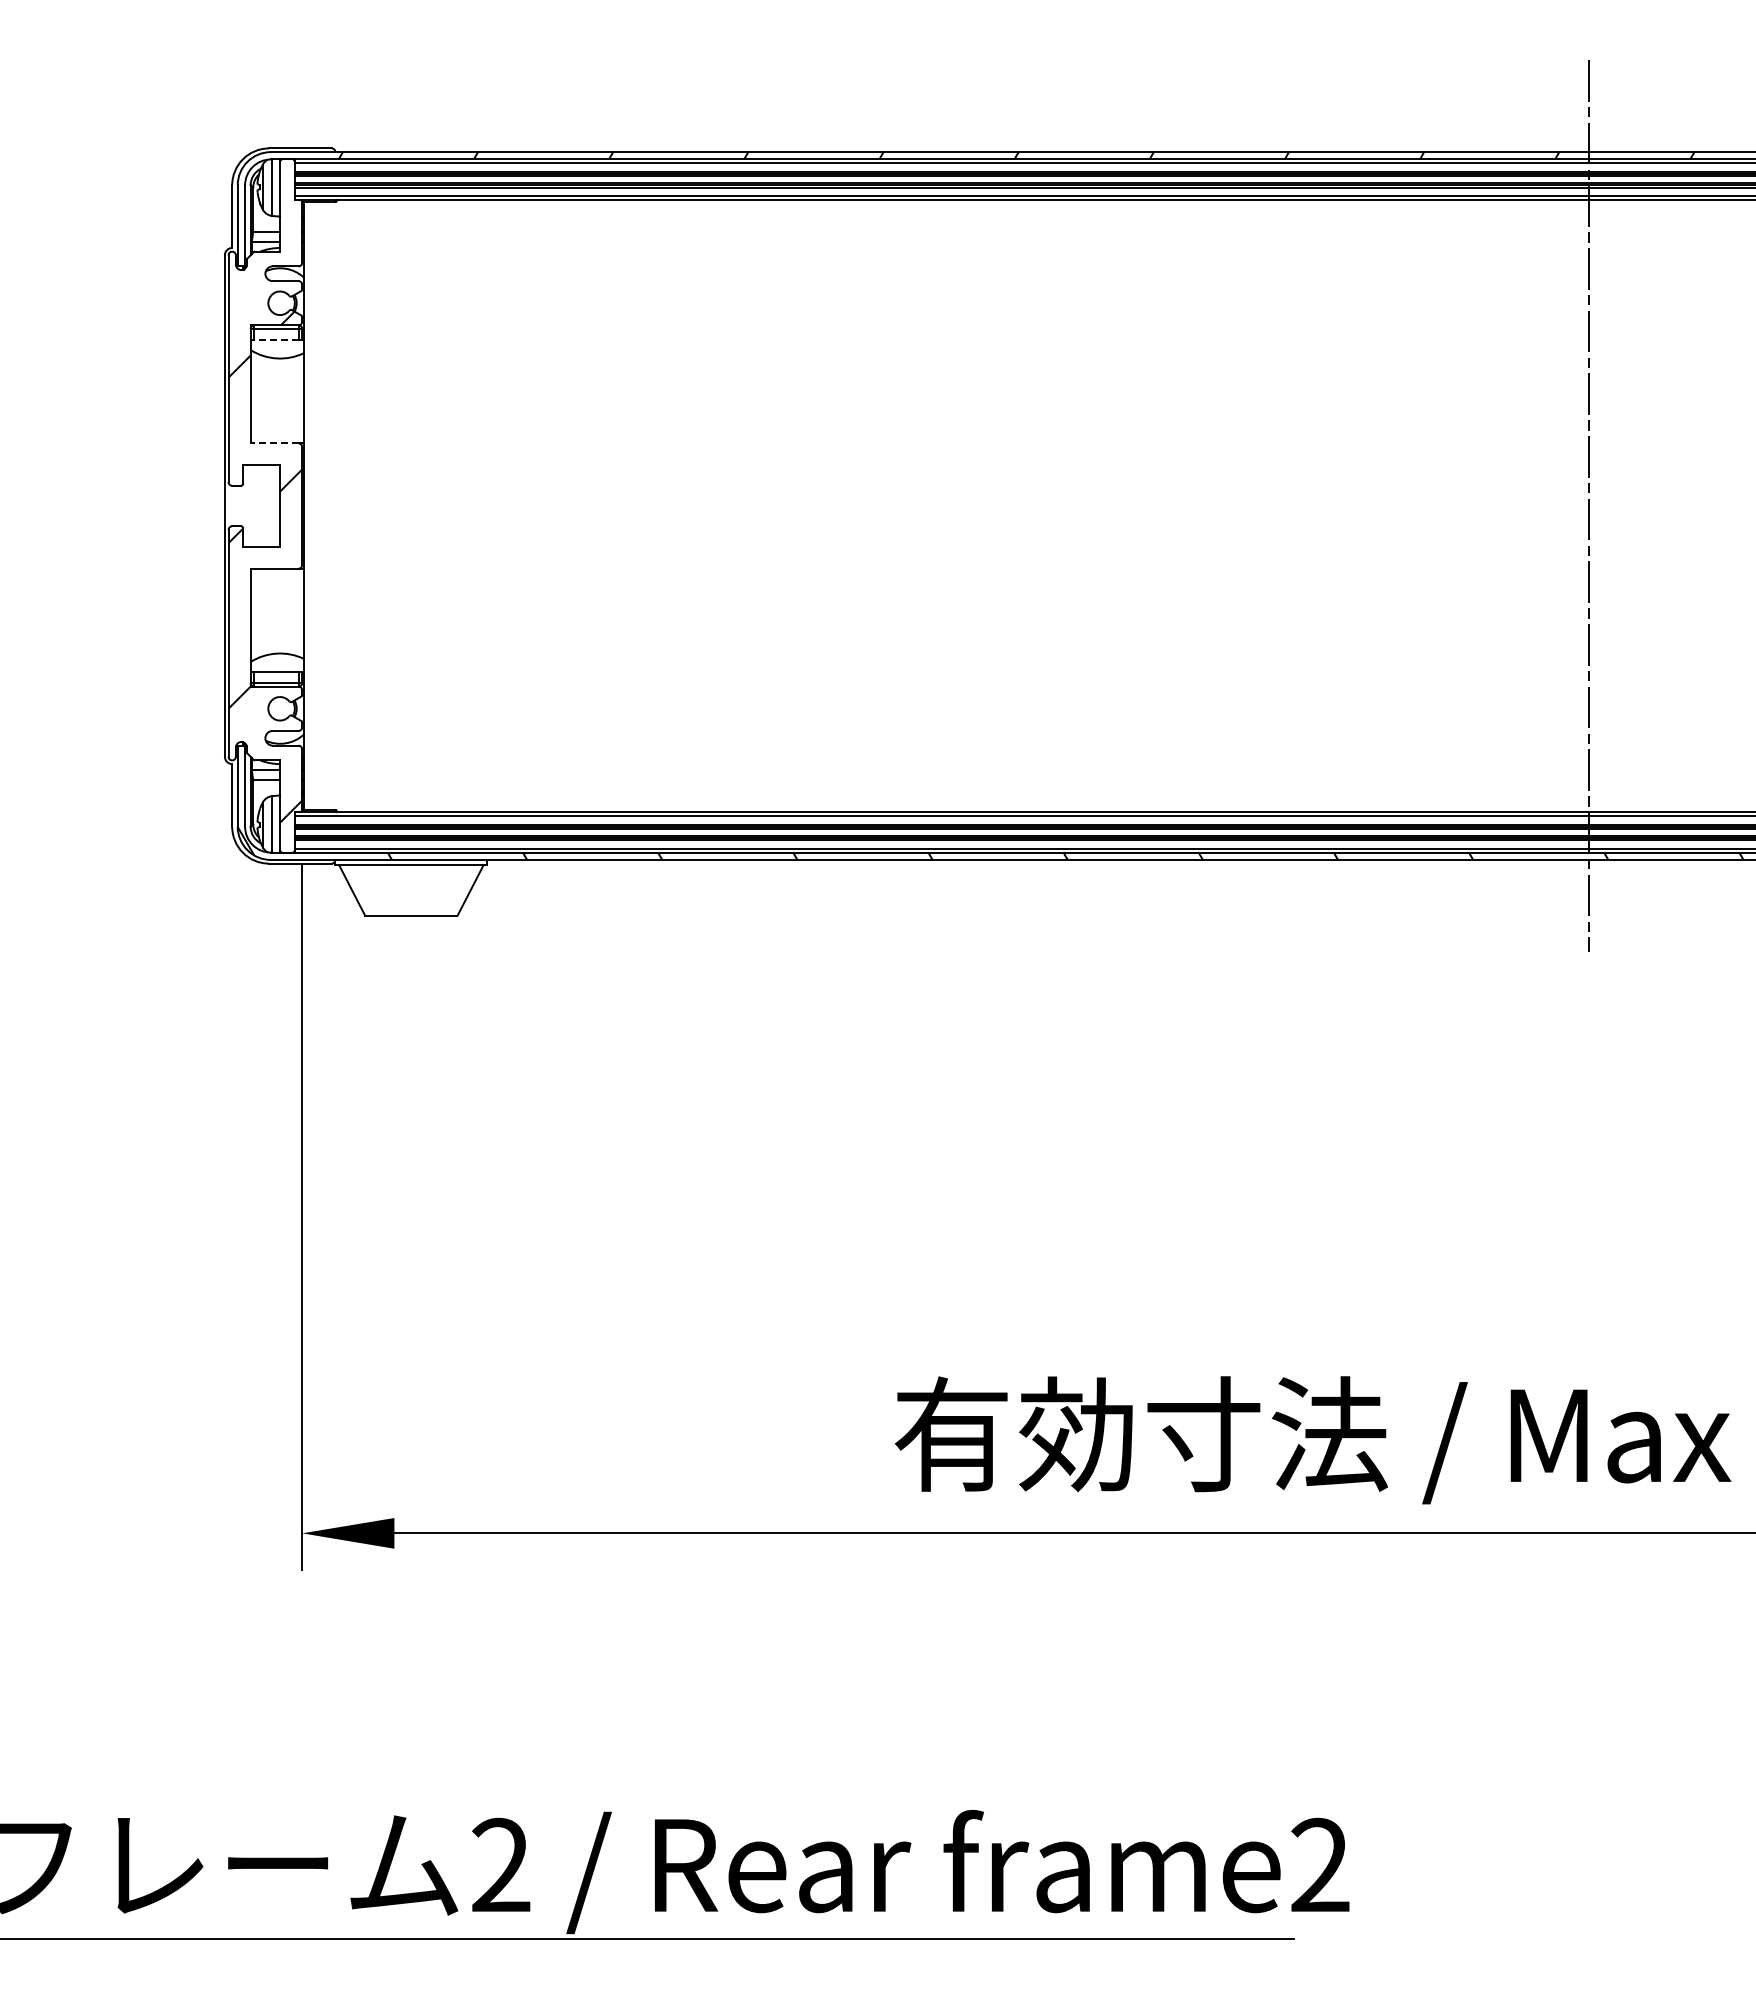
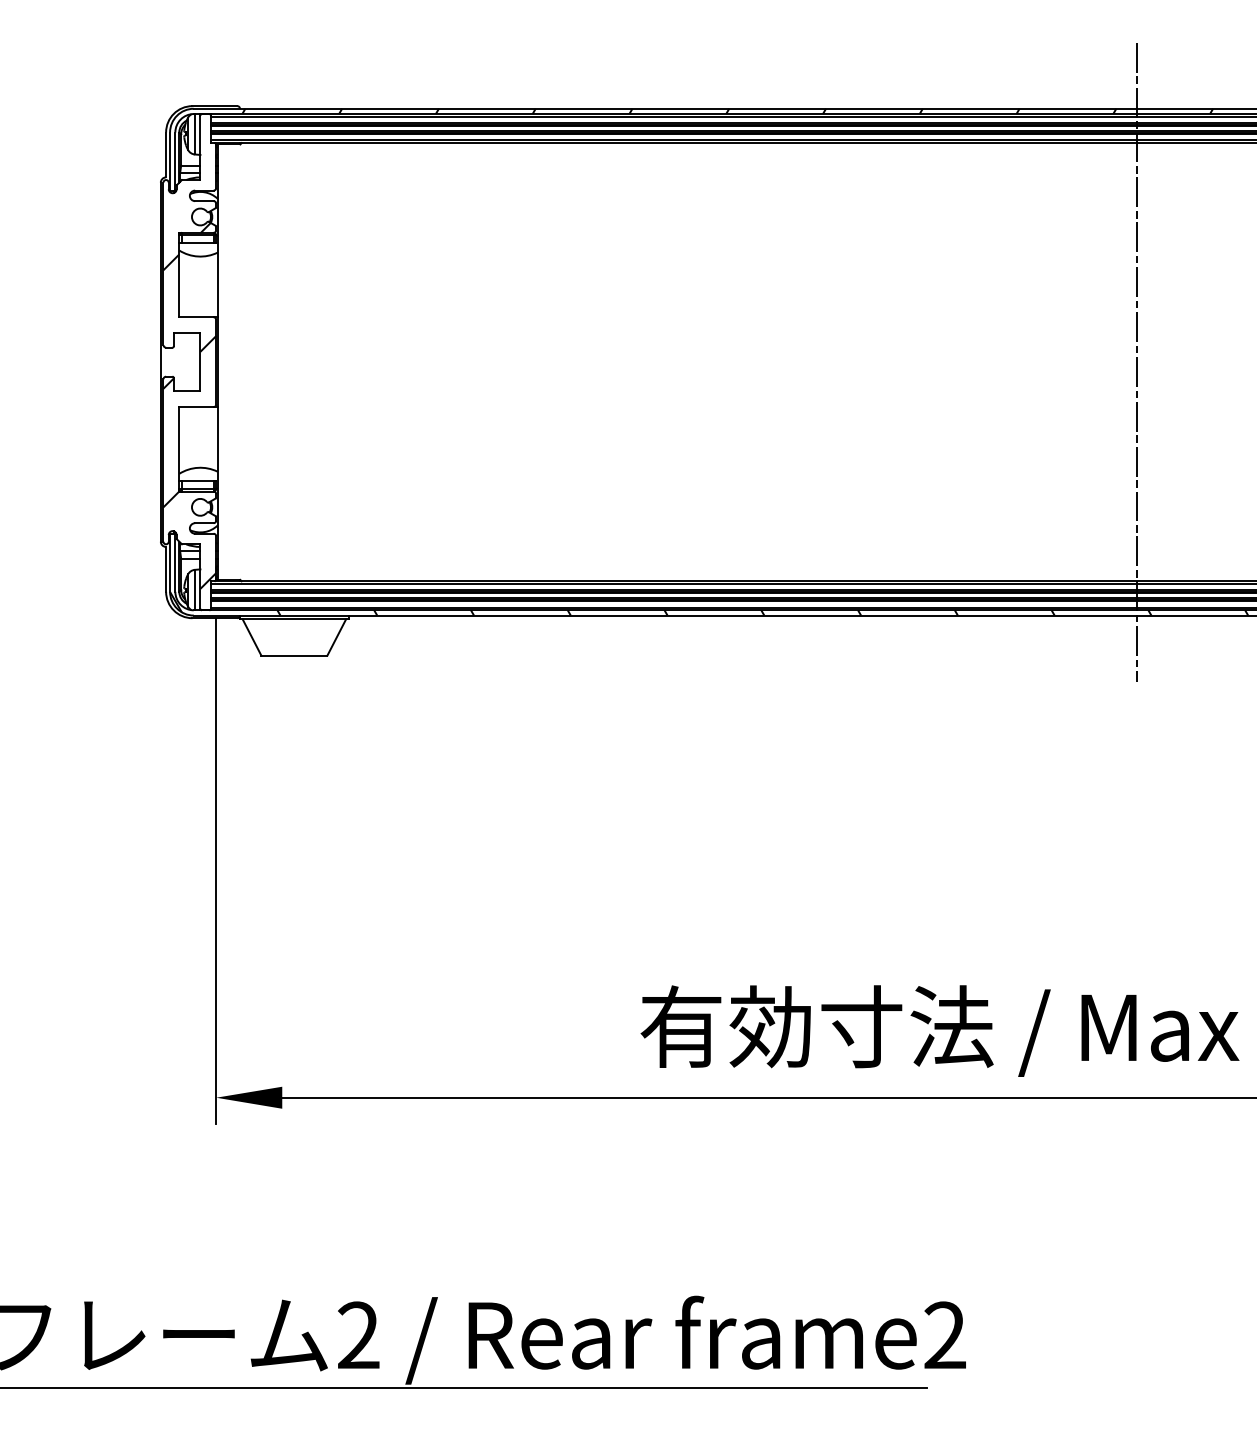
line: (275, 340) -> (197, 243), dashed -> solid
line: (274, 443) -> (196, 317), dashed -> solid

